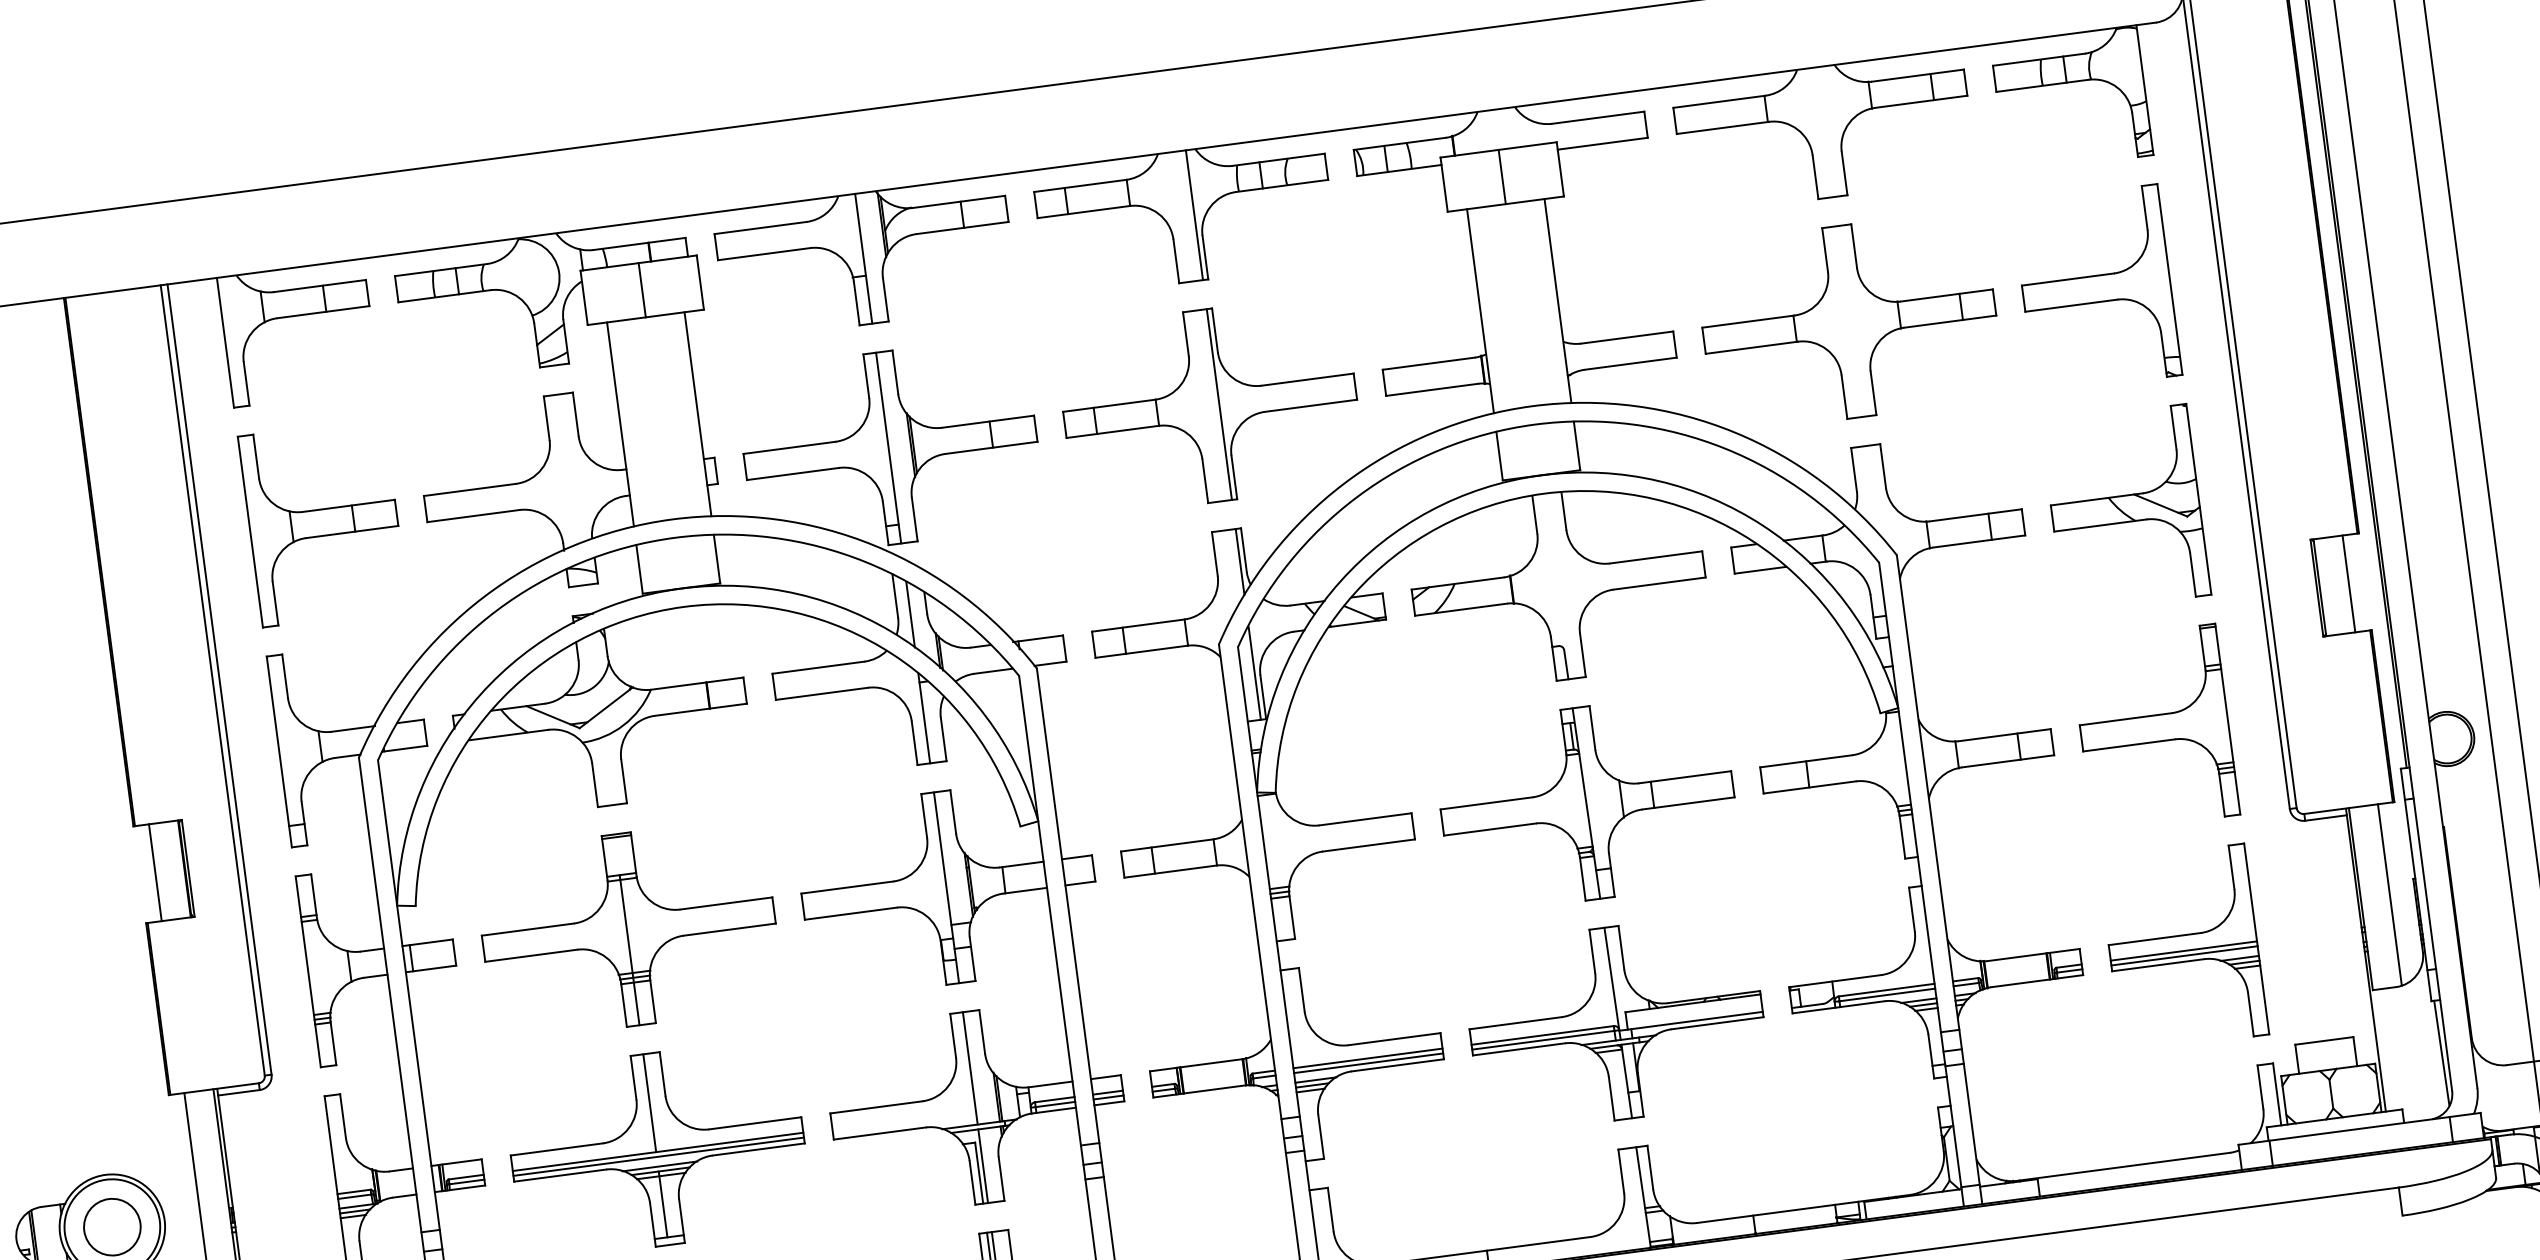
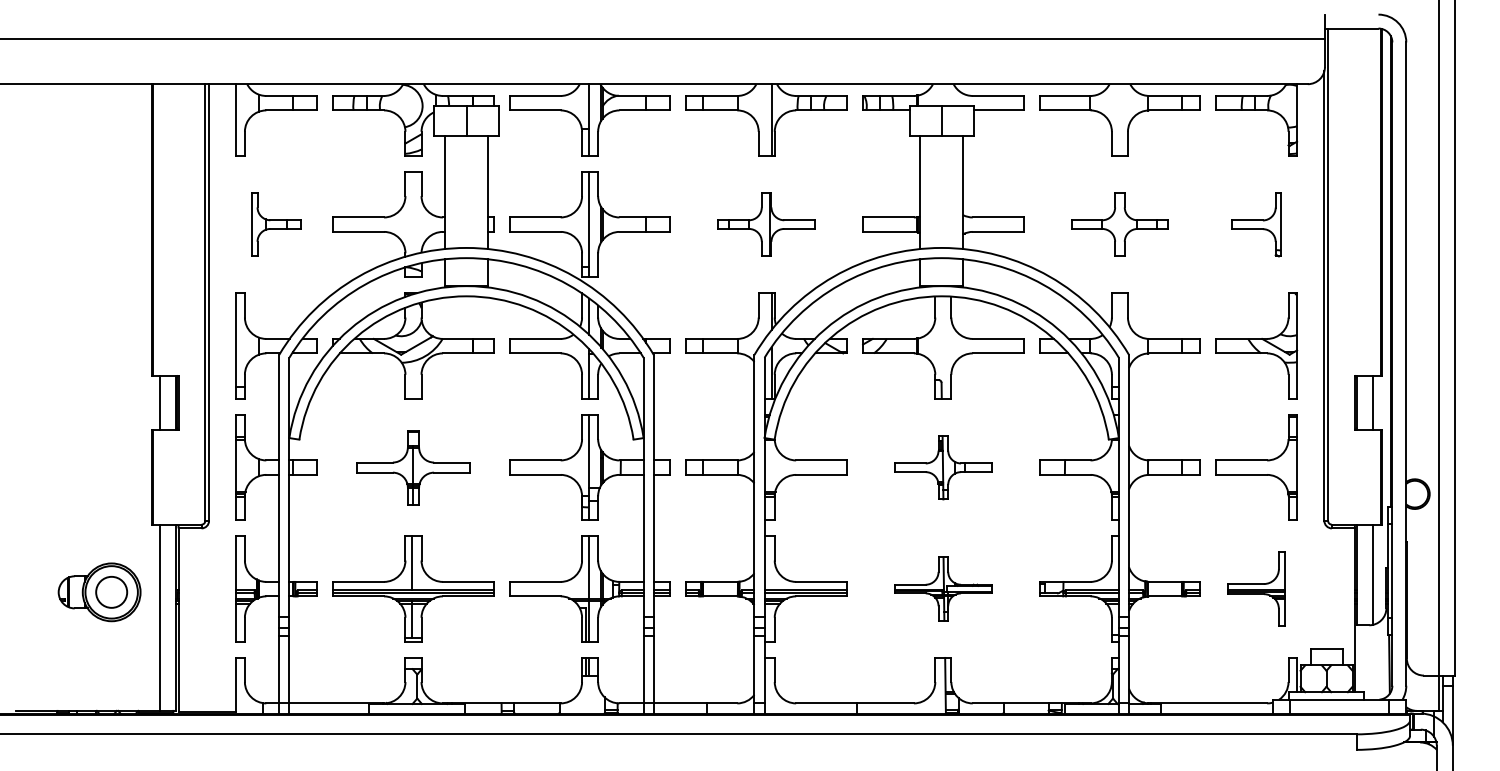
part: (2096, 288) -> (1256, 224), size x0.6
part: (1848, 321) -> (1119, 224), size x0.6
part: (1209, 405) -> (766, 224), size x0.6
part: (322, 522) -> (276, 224), size x0.6
part: (1587, 803) -> (943, 467), size x0.6
part: (628, 929) -> (413, 467), size x0.7
part: (2183, 947) -> (1256, 588), size x0.7
part: (1616, 1022) -> (943, 588), size x0.6

